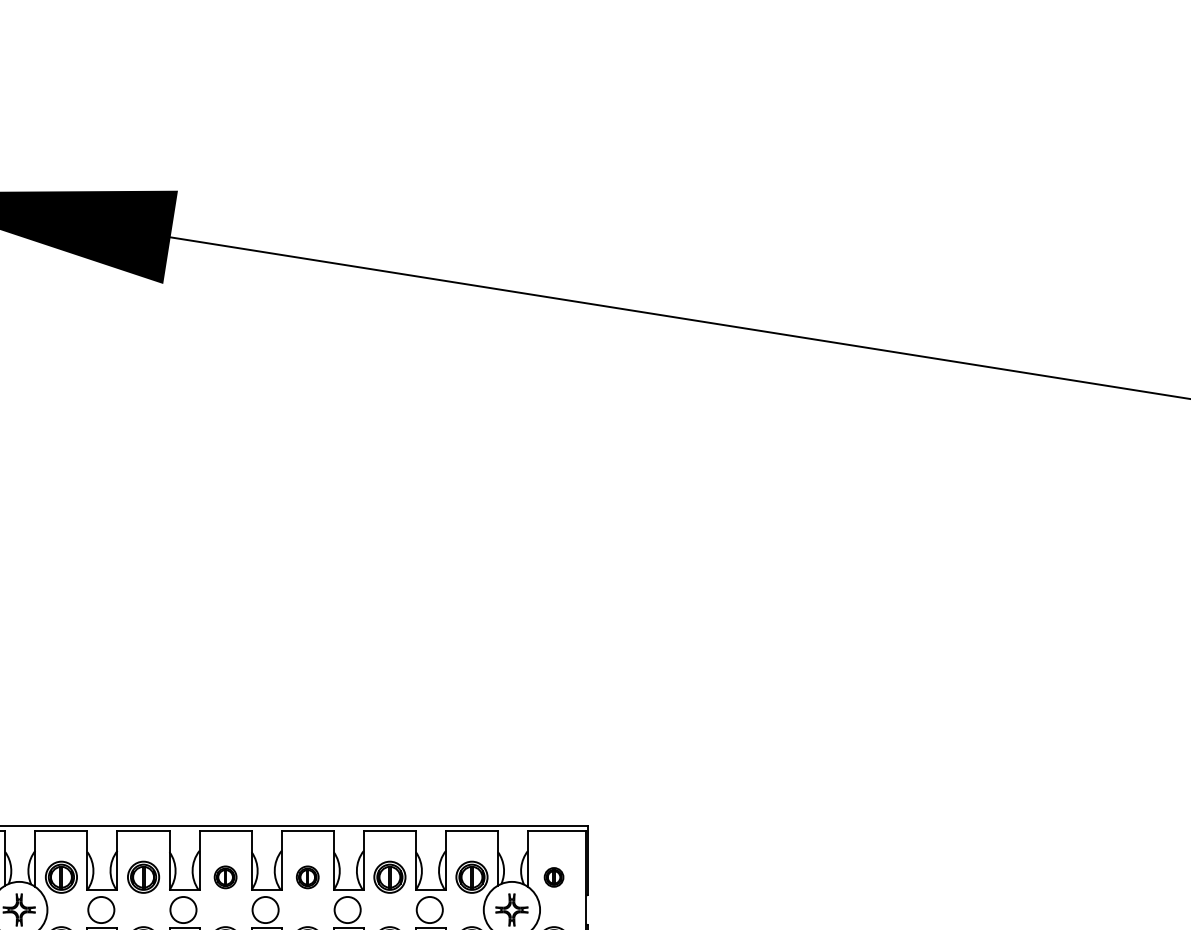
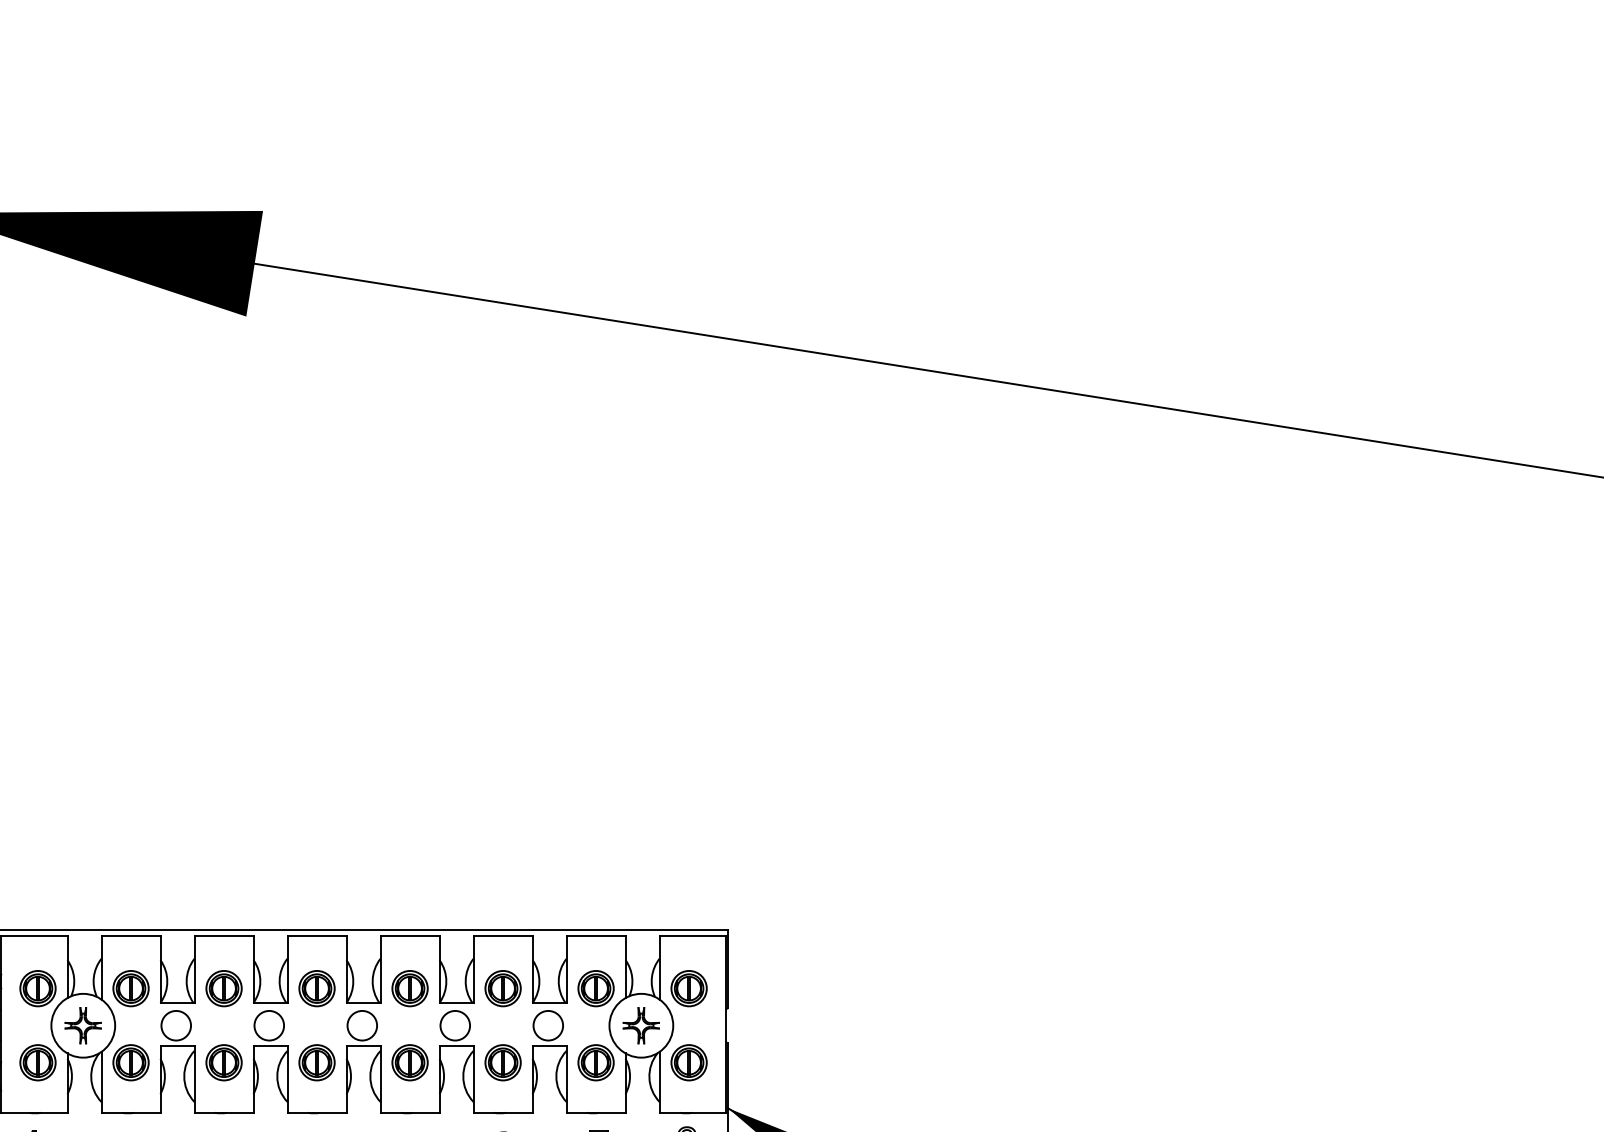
part: (225, 877) -> (316, 988), size x1.43
part: (307, 877) -> (409, 988), size x1.43
part: (553, 877) -> (688, 988), size x1.67

